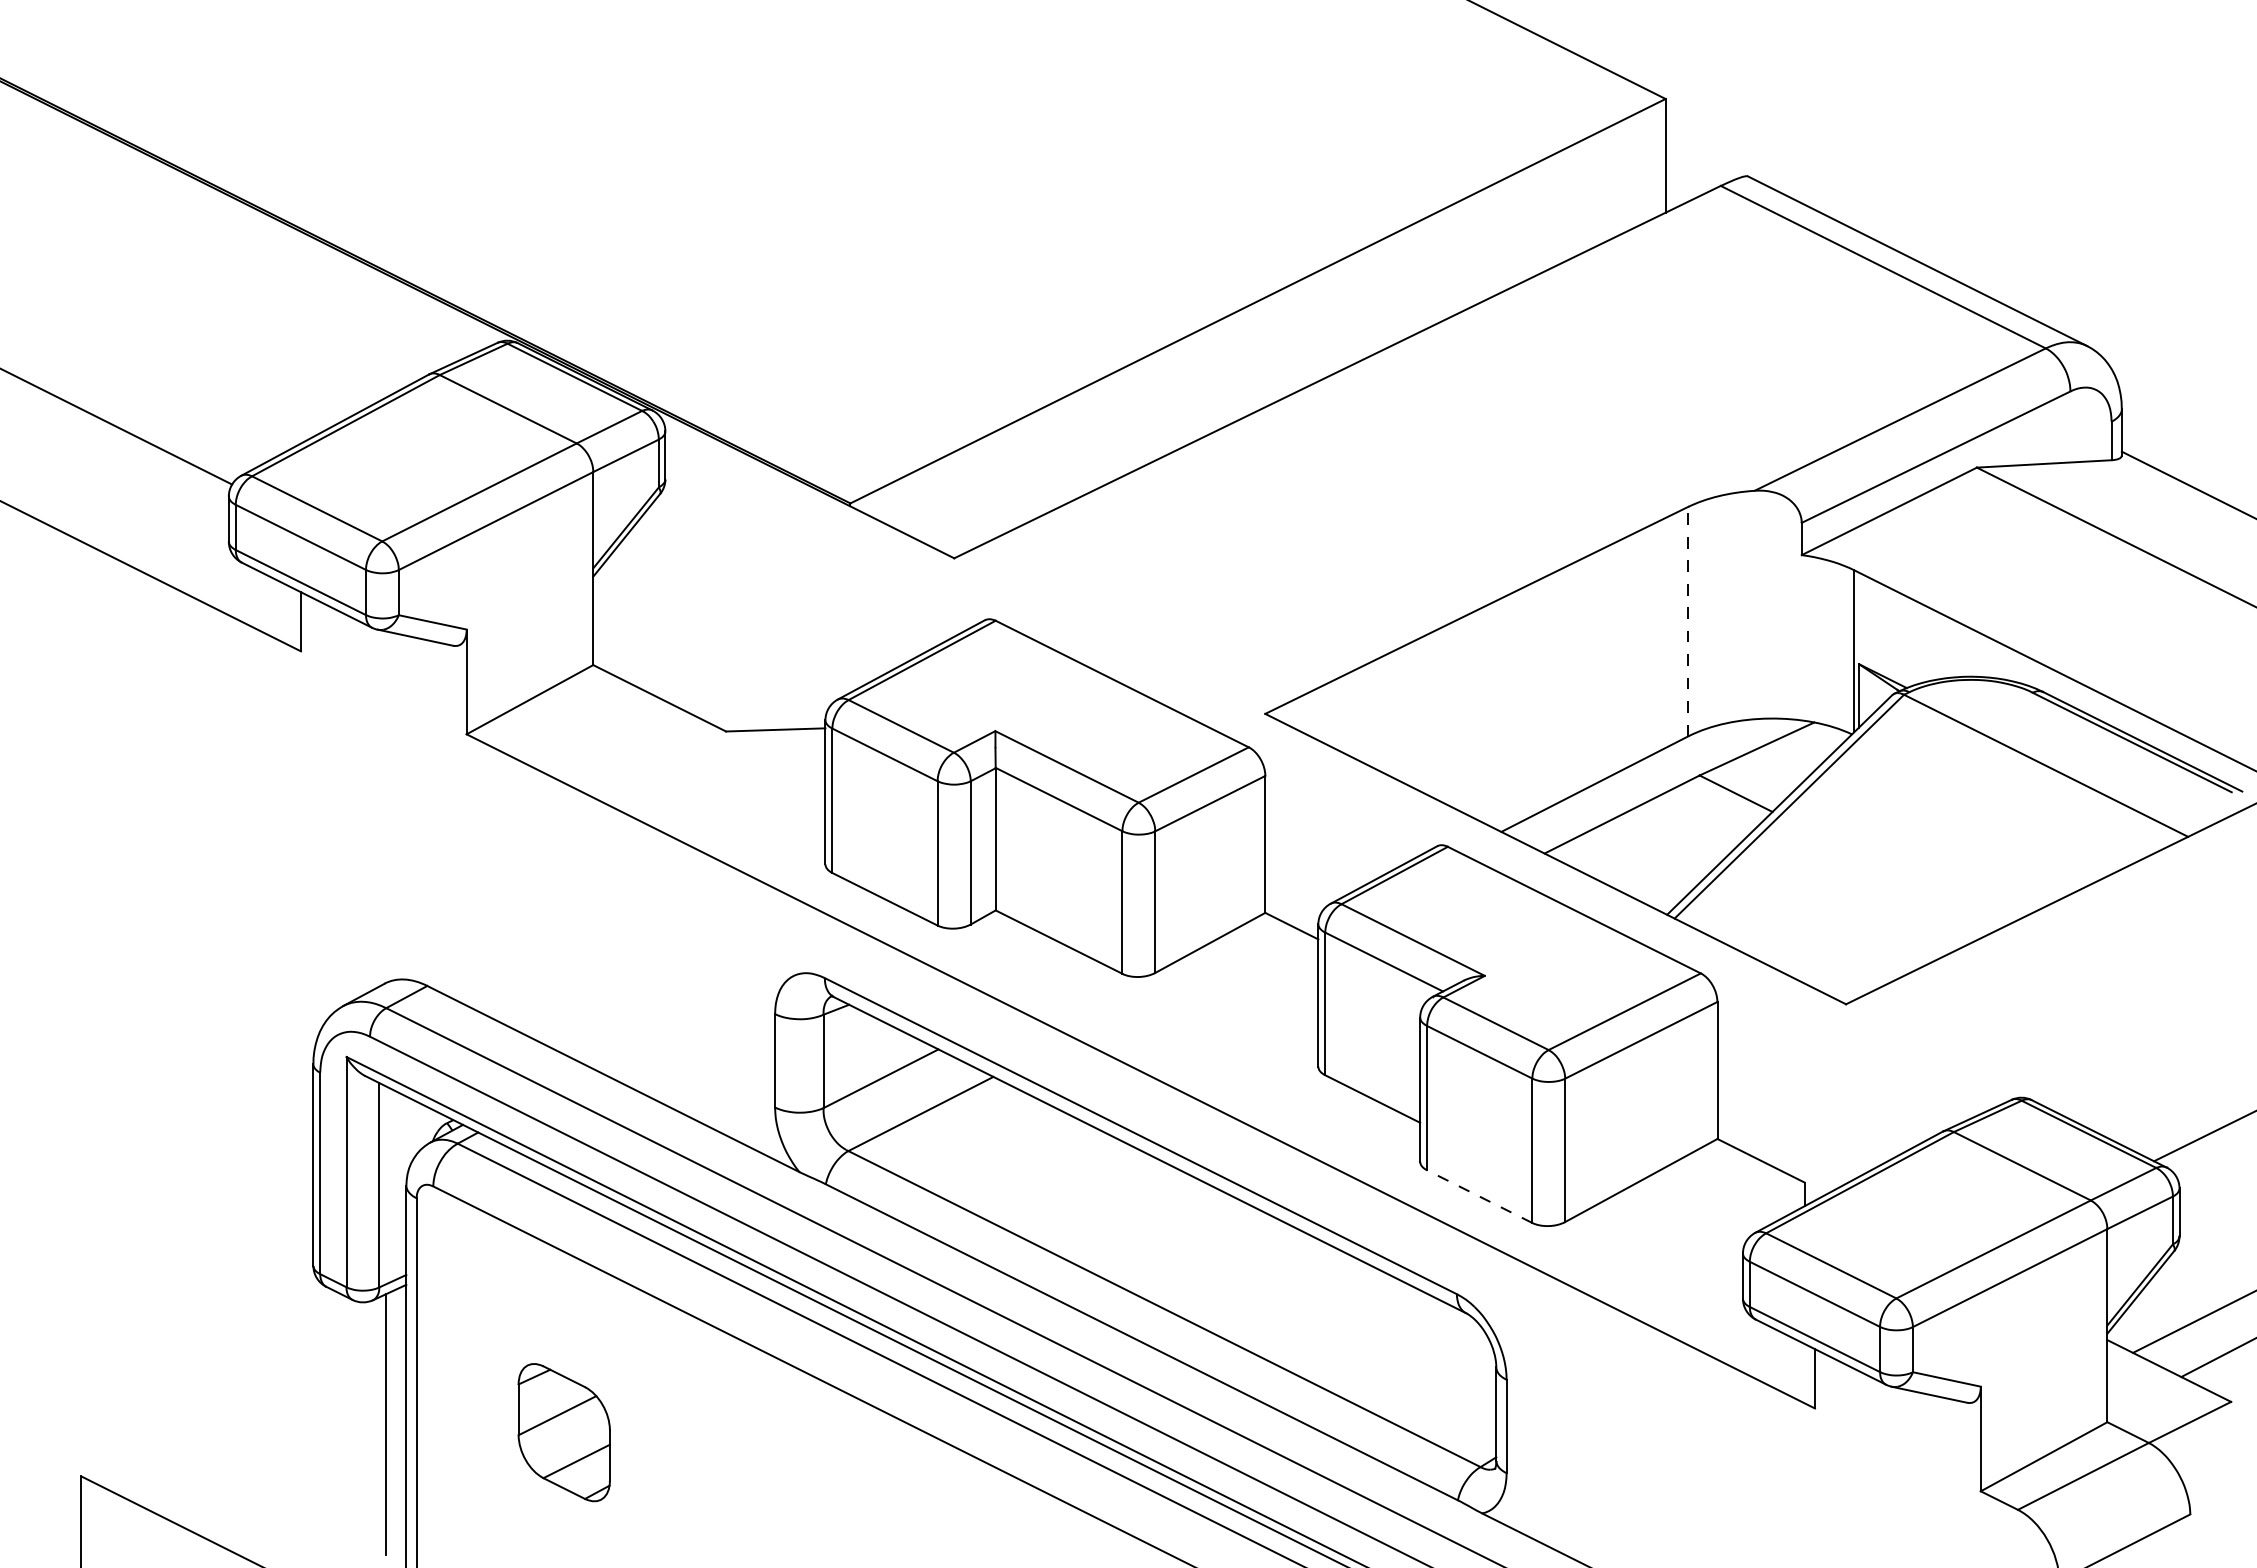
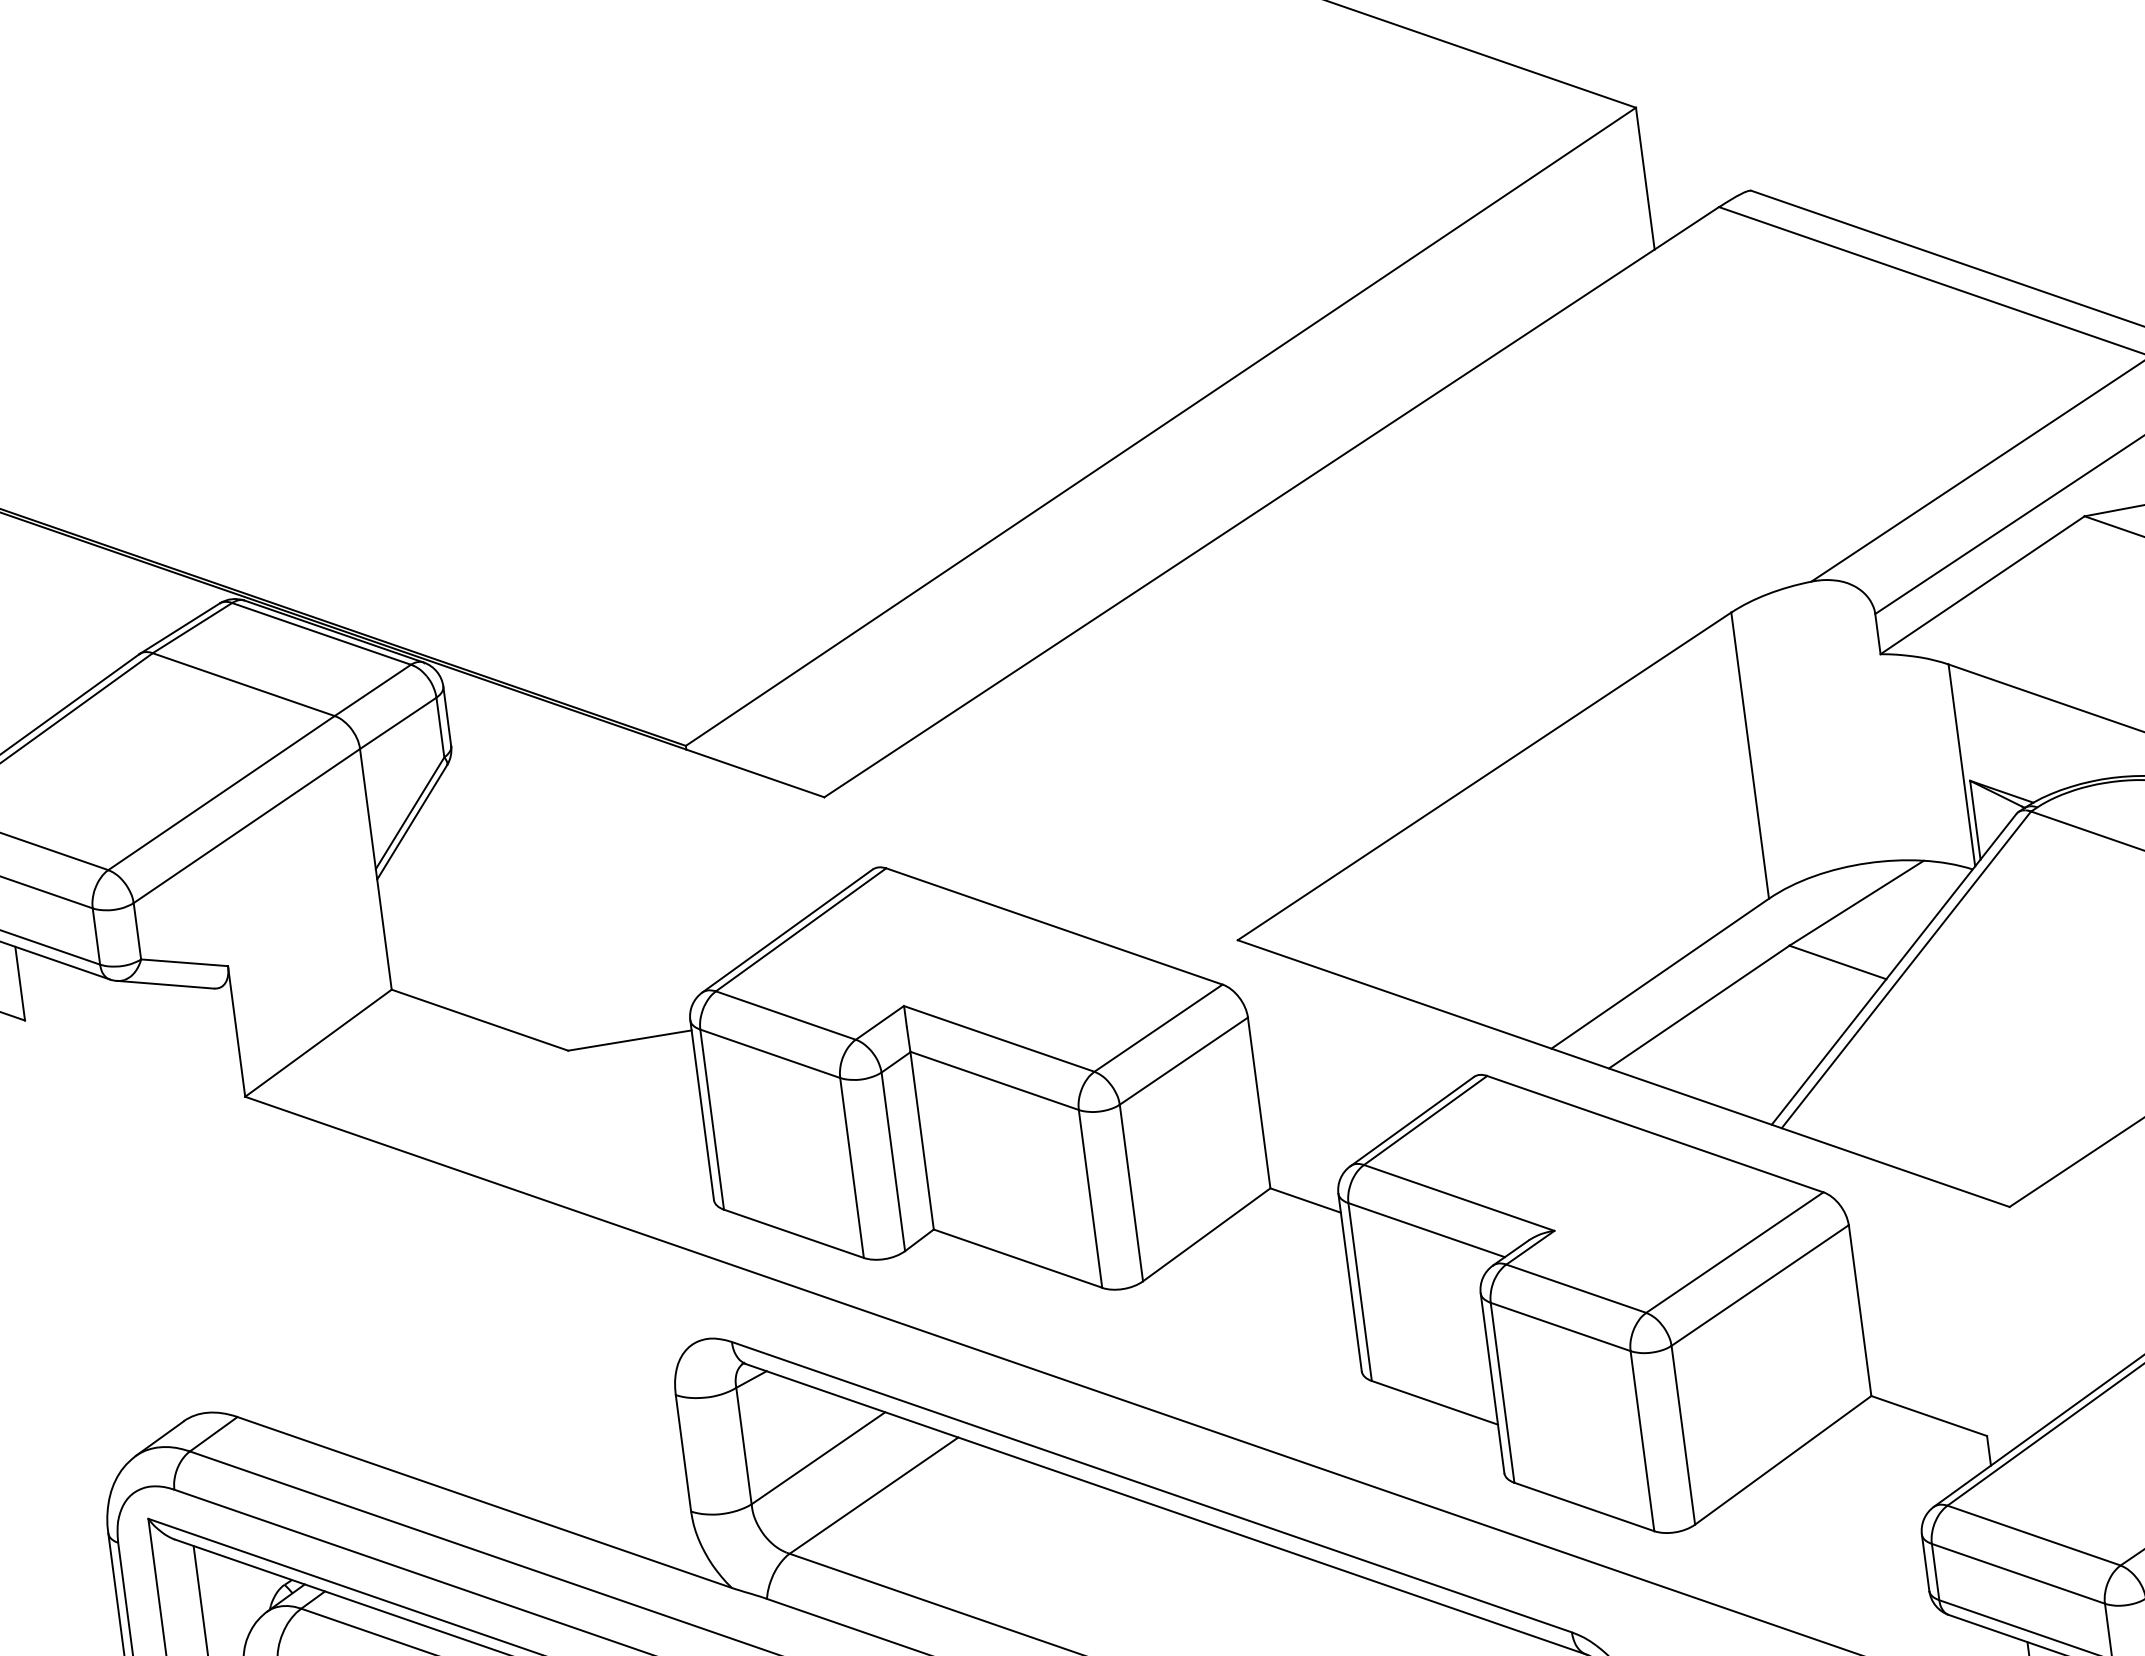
line: (1688, 621) -> (1750, 755), dashed -> solid
line: (1479, 1196) -> (1584, 1506), dashed -> solid

